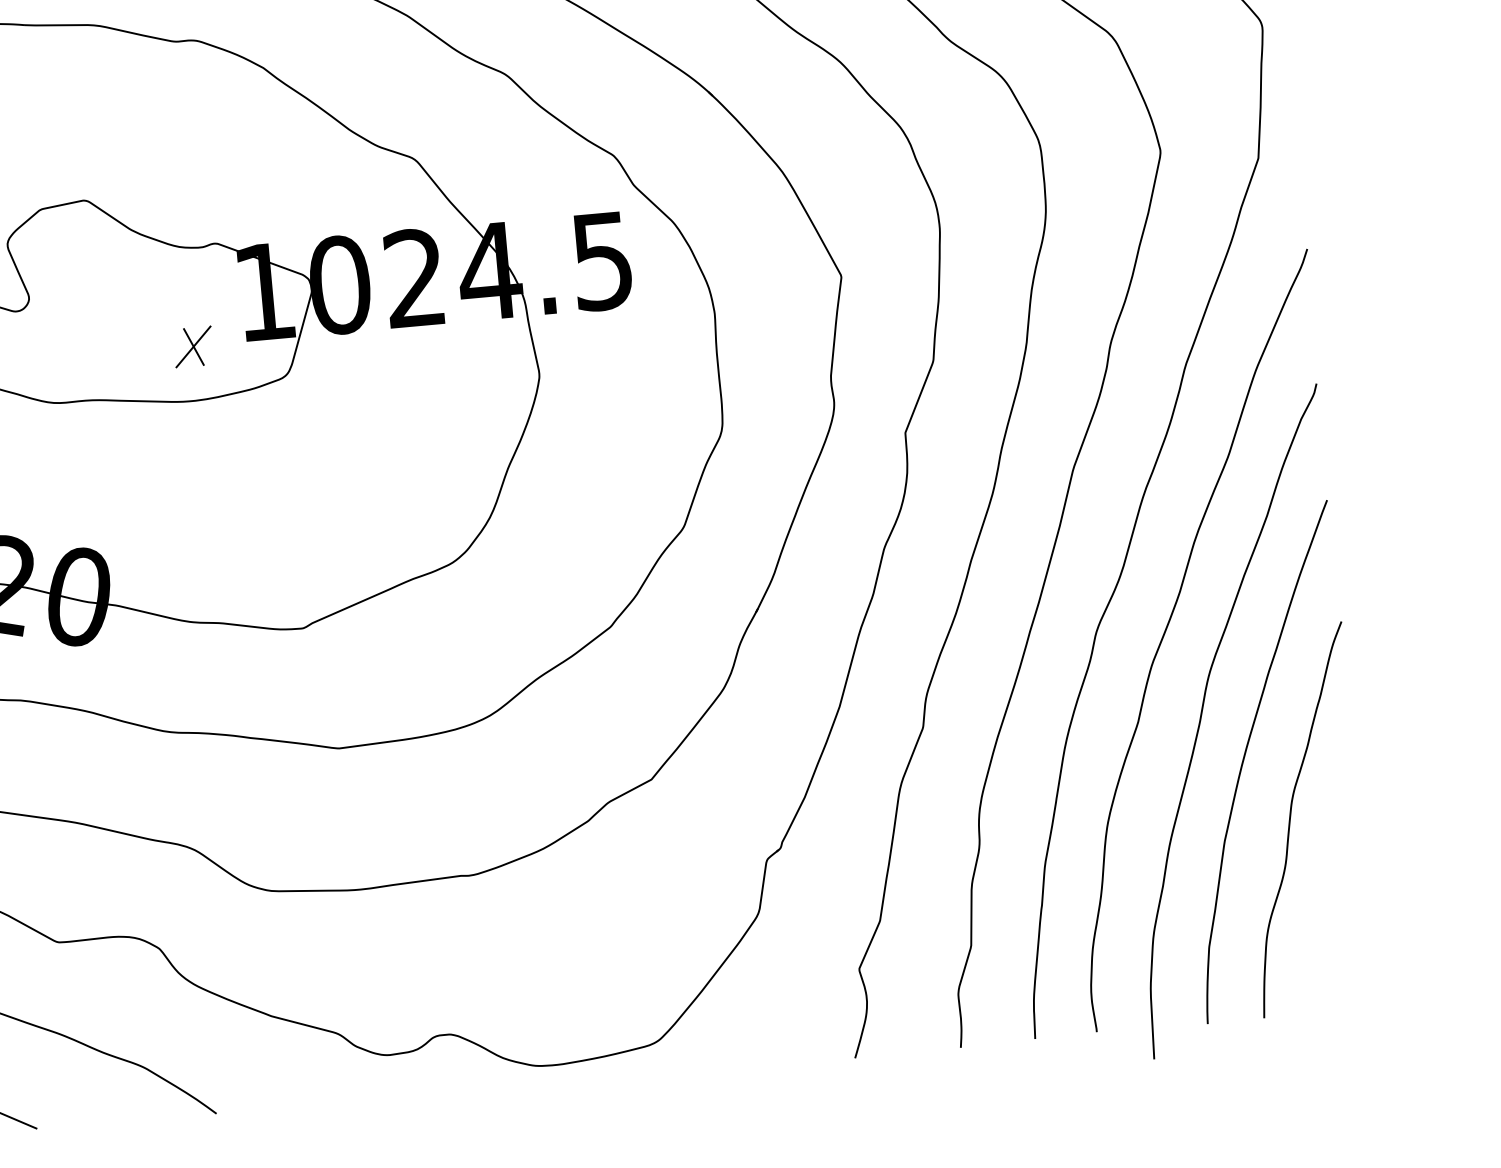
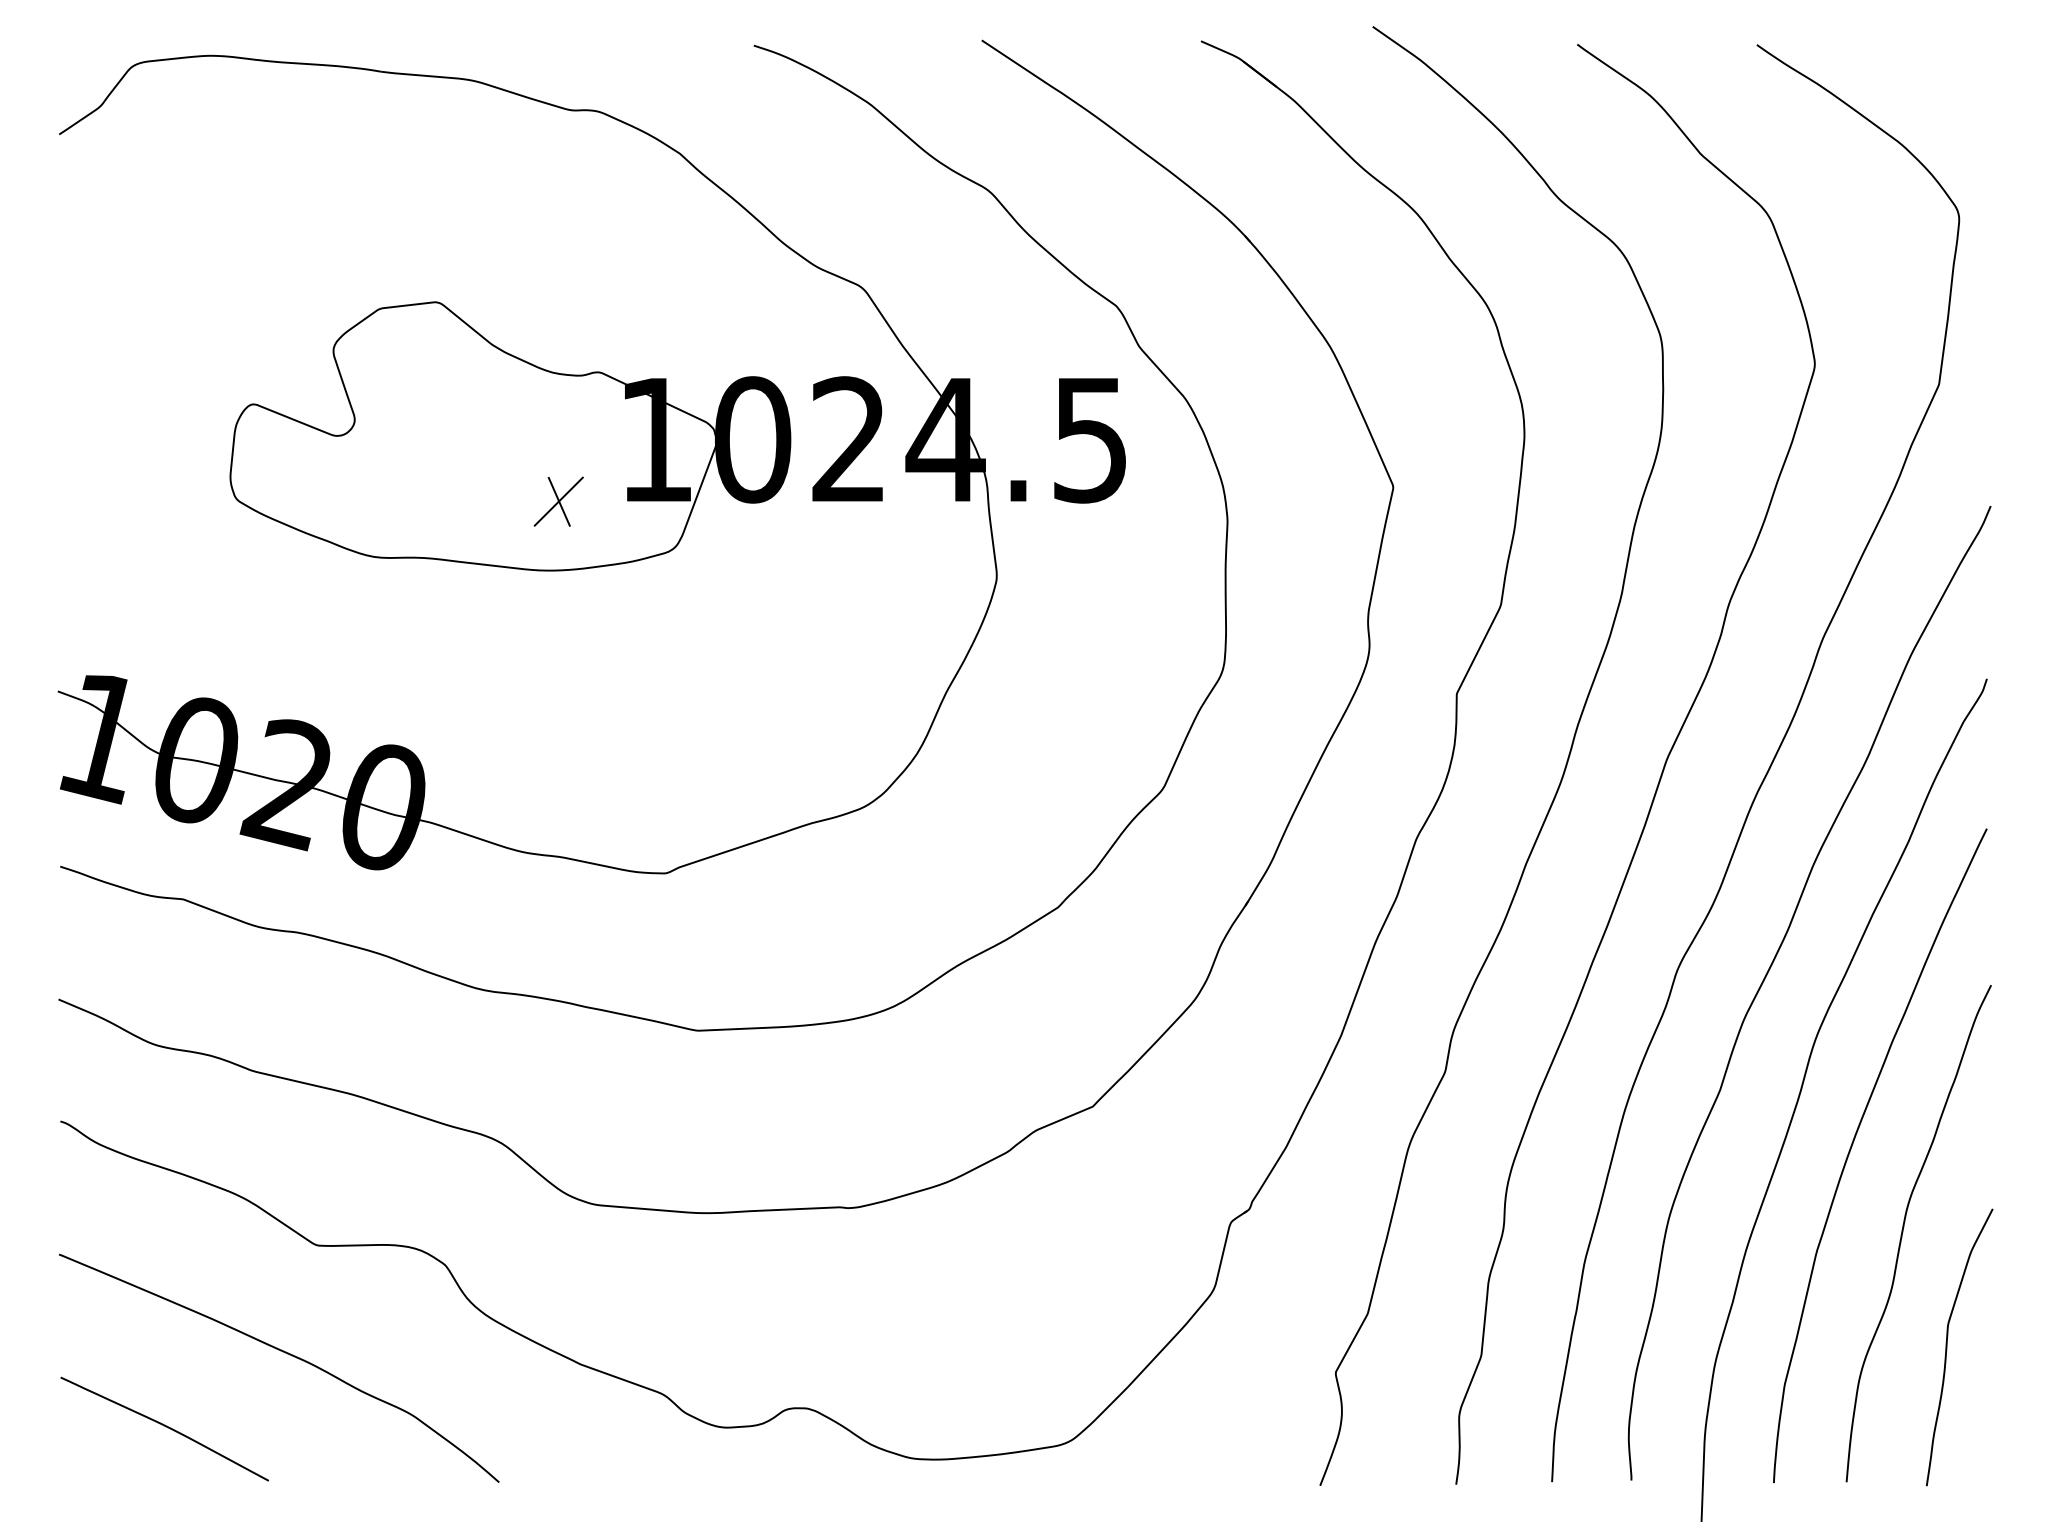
curve: (1333, 906) -> (1947, 1347), added

